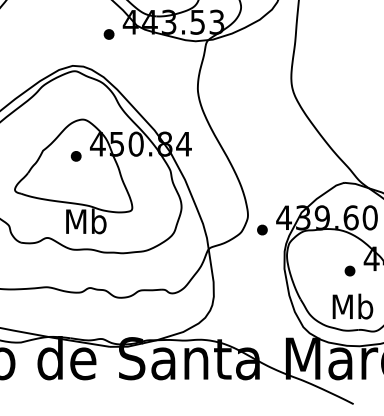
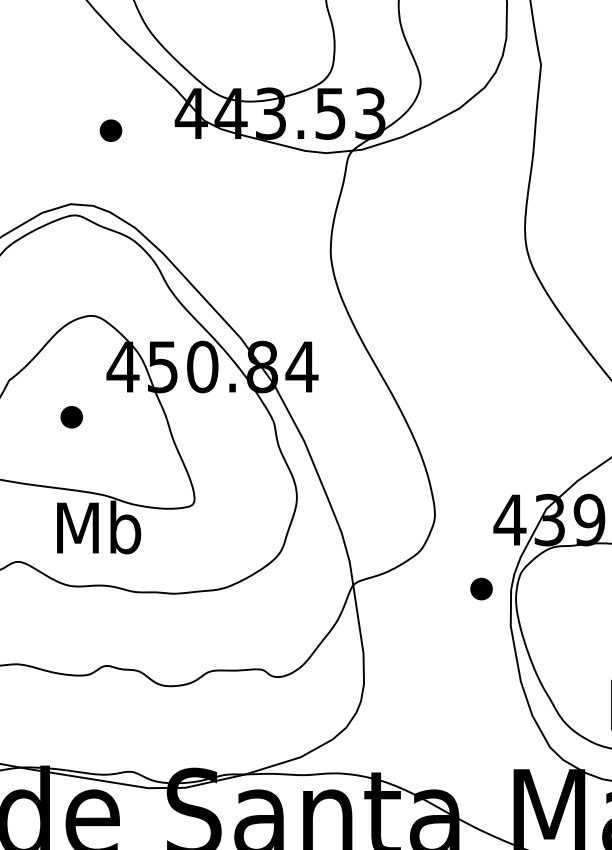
part: (108, 34) -> (109, 130), moved
part: (75, 156) -> (70, 417), moved
part: (262, 229) -> (481, 587), moved

